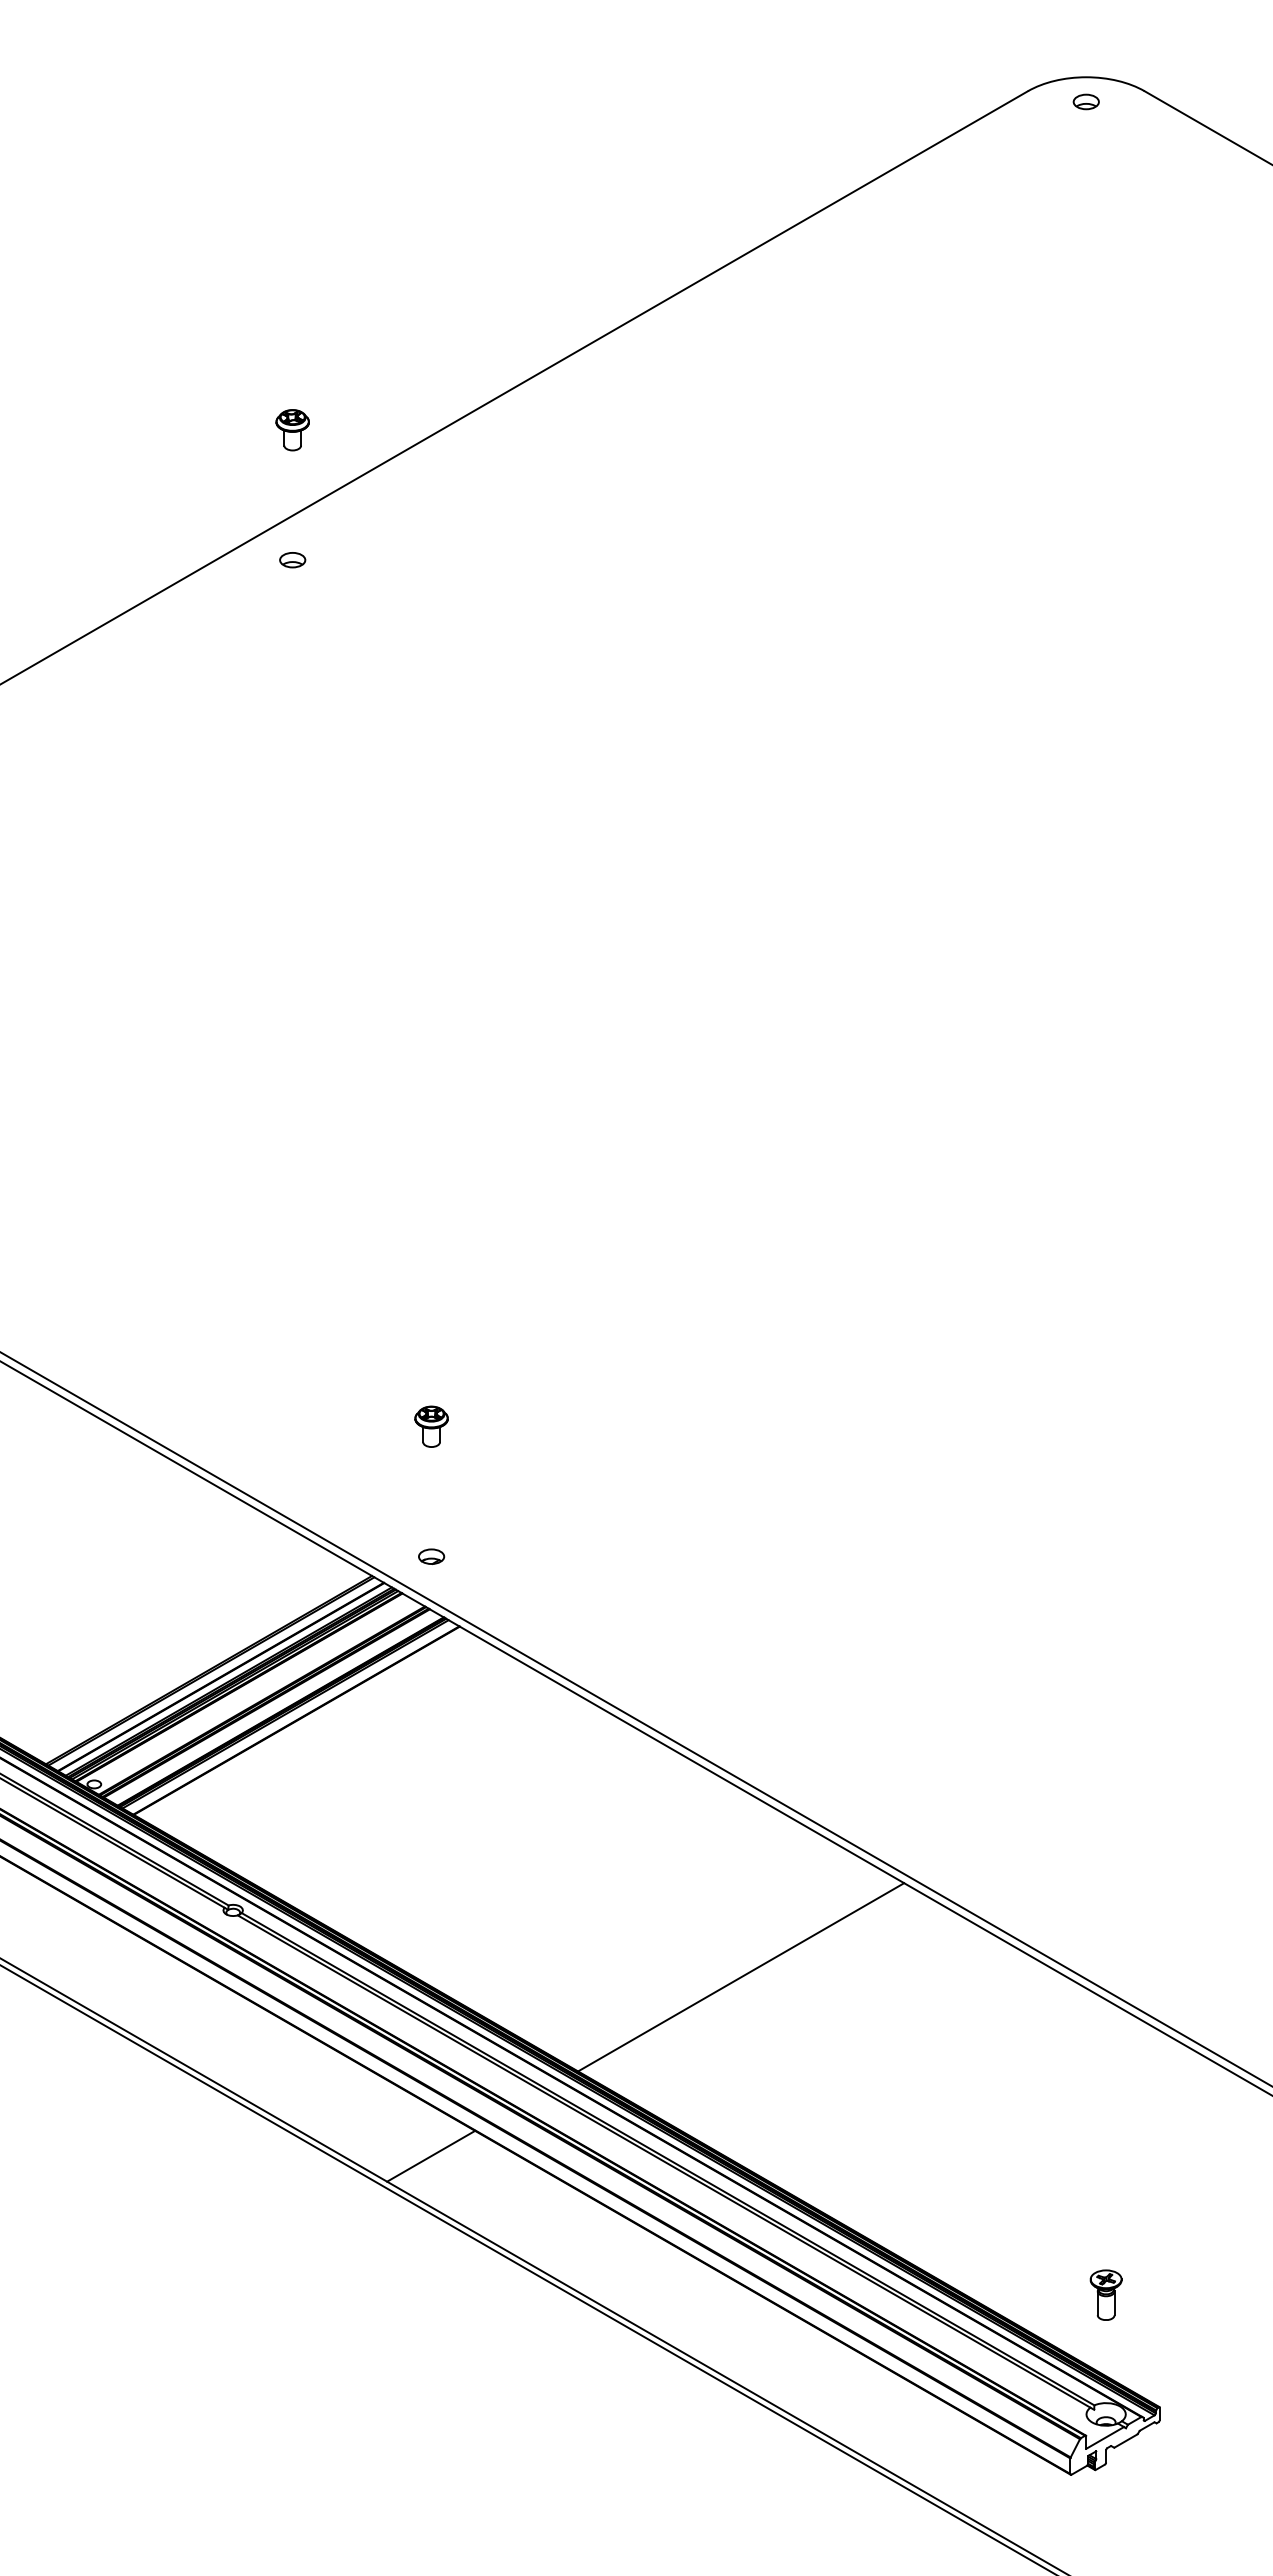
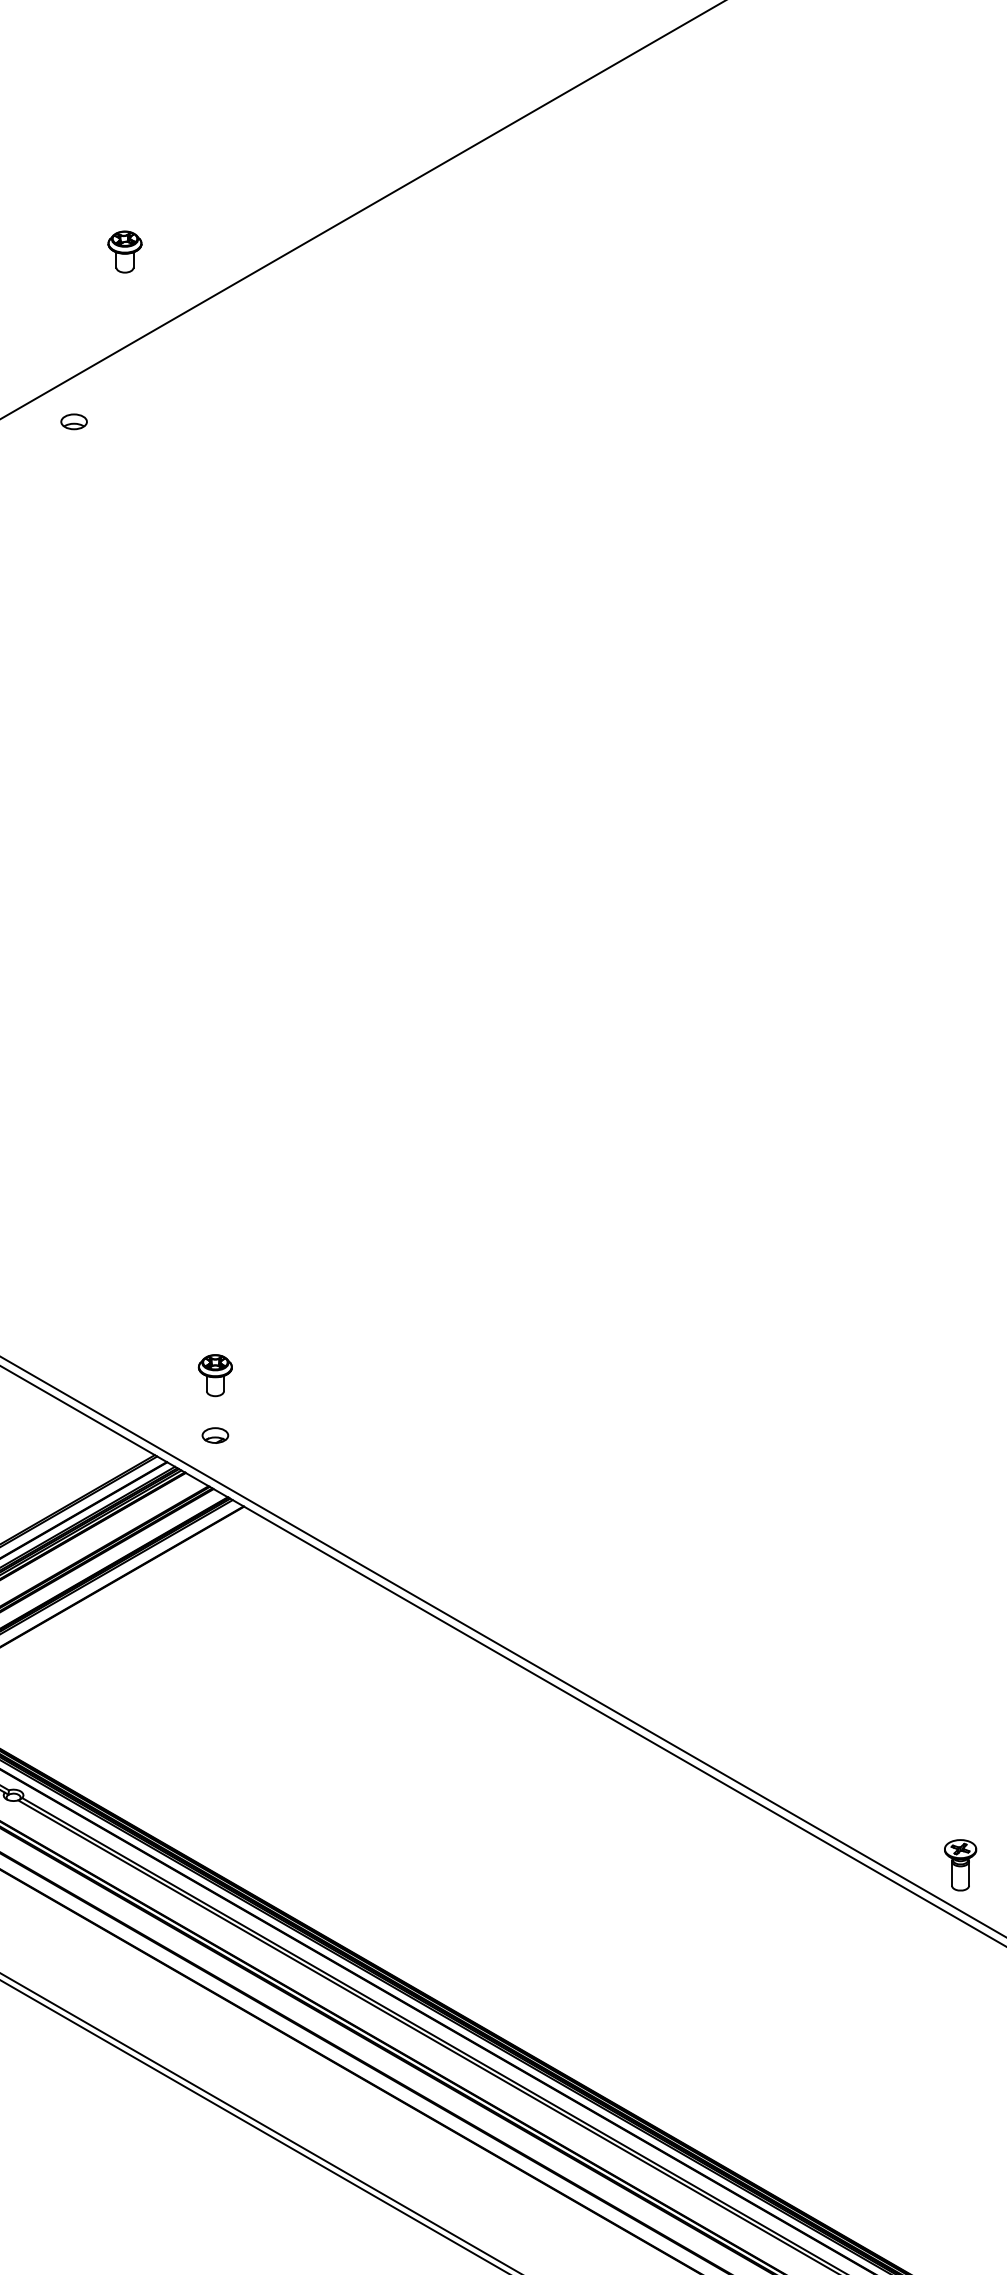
part: (292, 430) -> (124, 252), moved
part: (431, 1426) -> (215, 1375), moved
line: (741, 1977) -> (530, 1863), removed
line: (431, 2155) -> (215, 2044), removed
part: (1105, 2294) -> (959, 1864), moved

